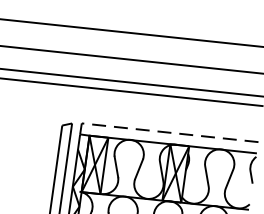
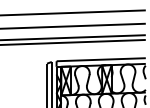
line: (170, 132) -> (101, 59), dashed -> solid

